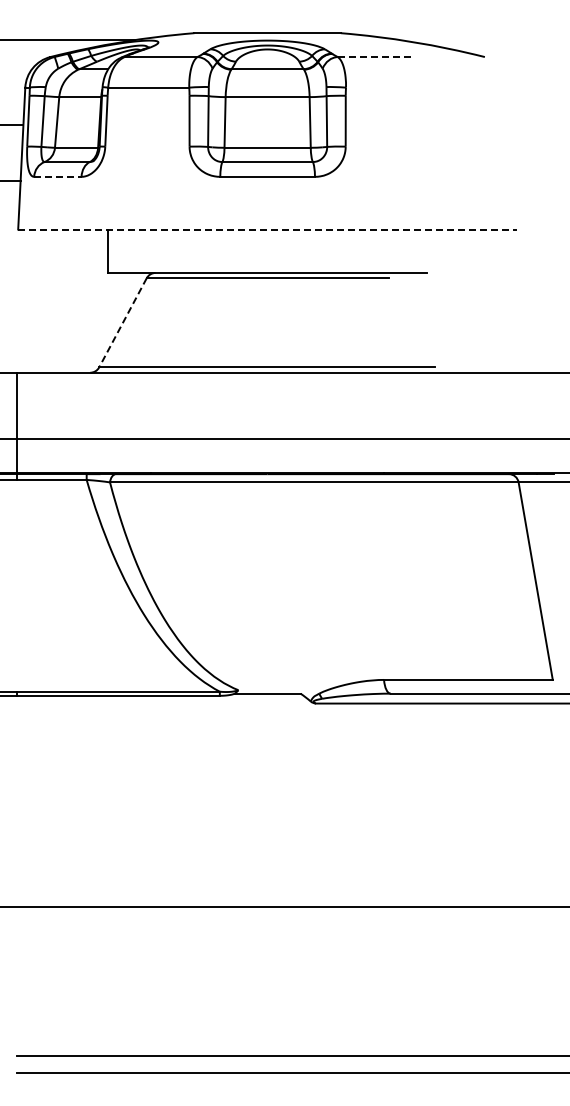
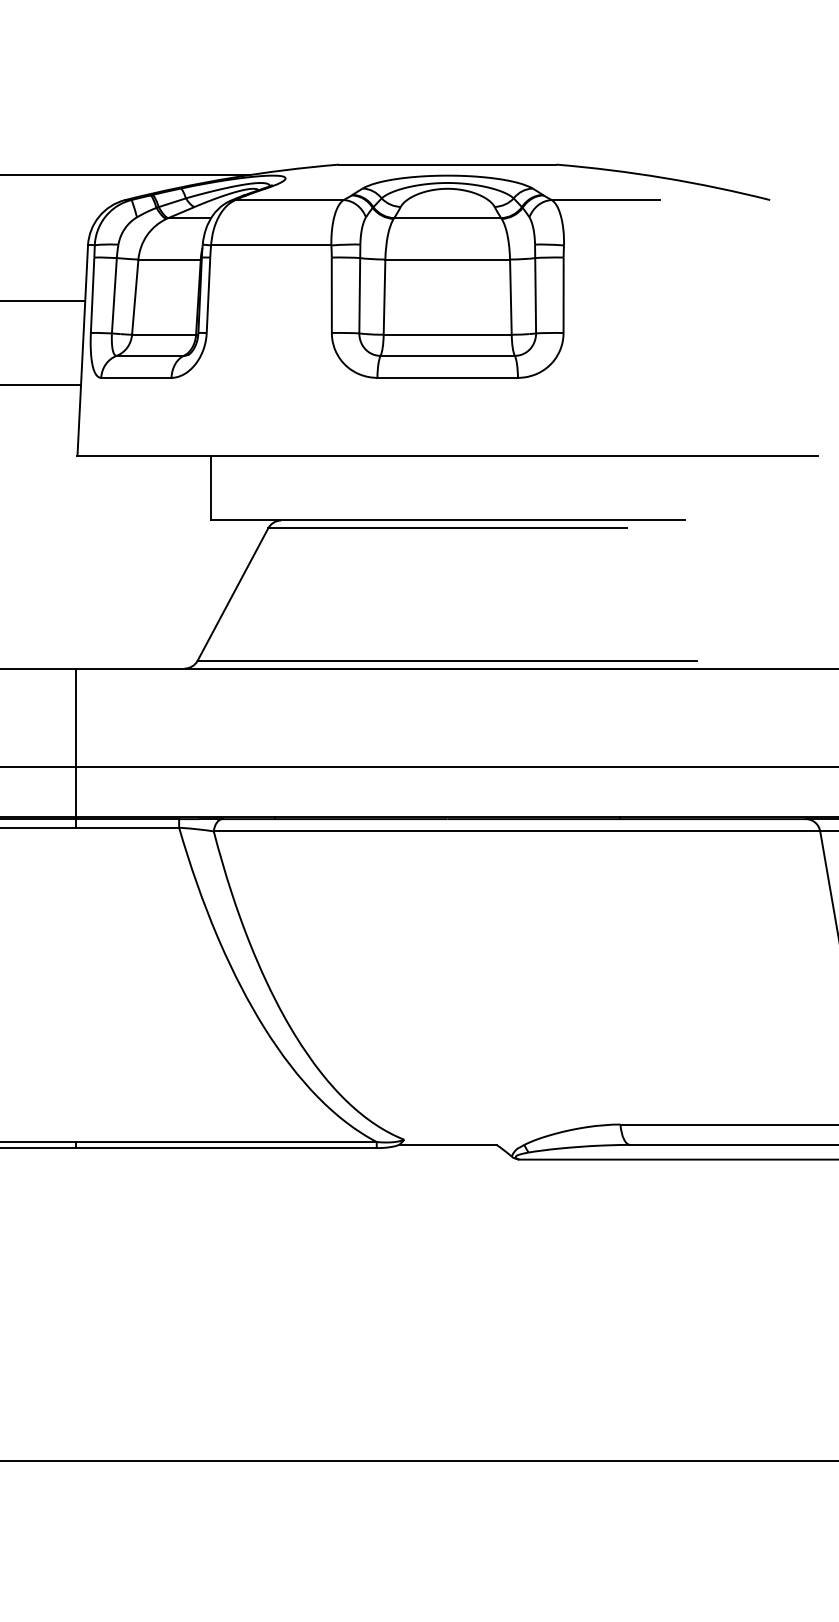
line: (374, 57) -> (606, 200), dashed -> solid
line: (57, 176) -> (135, 377), dashed -> solid
line: (268, 229) -> (448, 456), dashed -> solid
line: (122, 322) -> (232, 594), dashed -> solid

